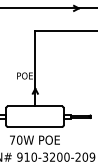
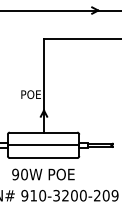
line: (34, 116) -> (42, 145), added
text: (12, 139) -> (15, 173), 70W -> 90W

